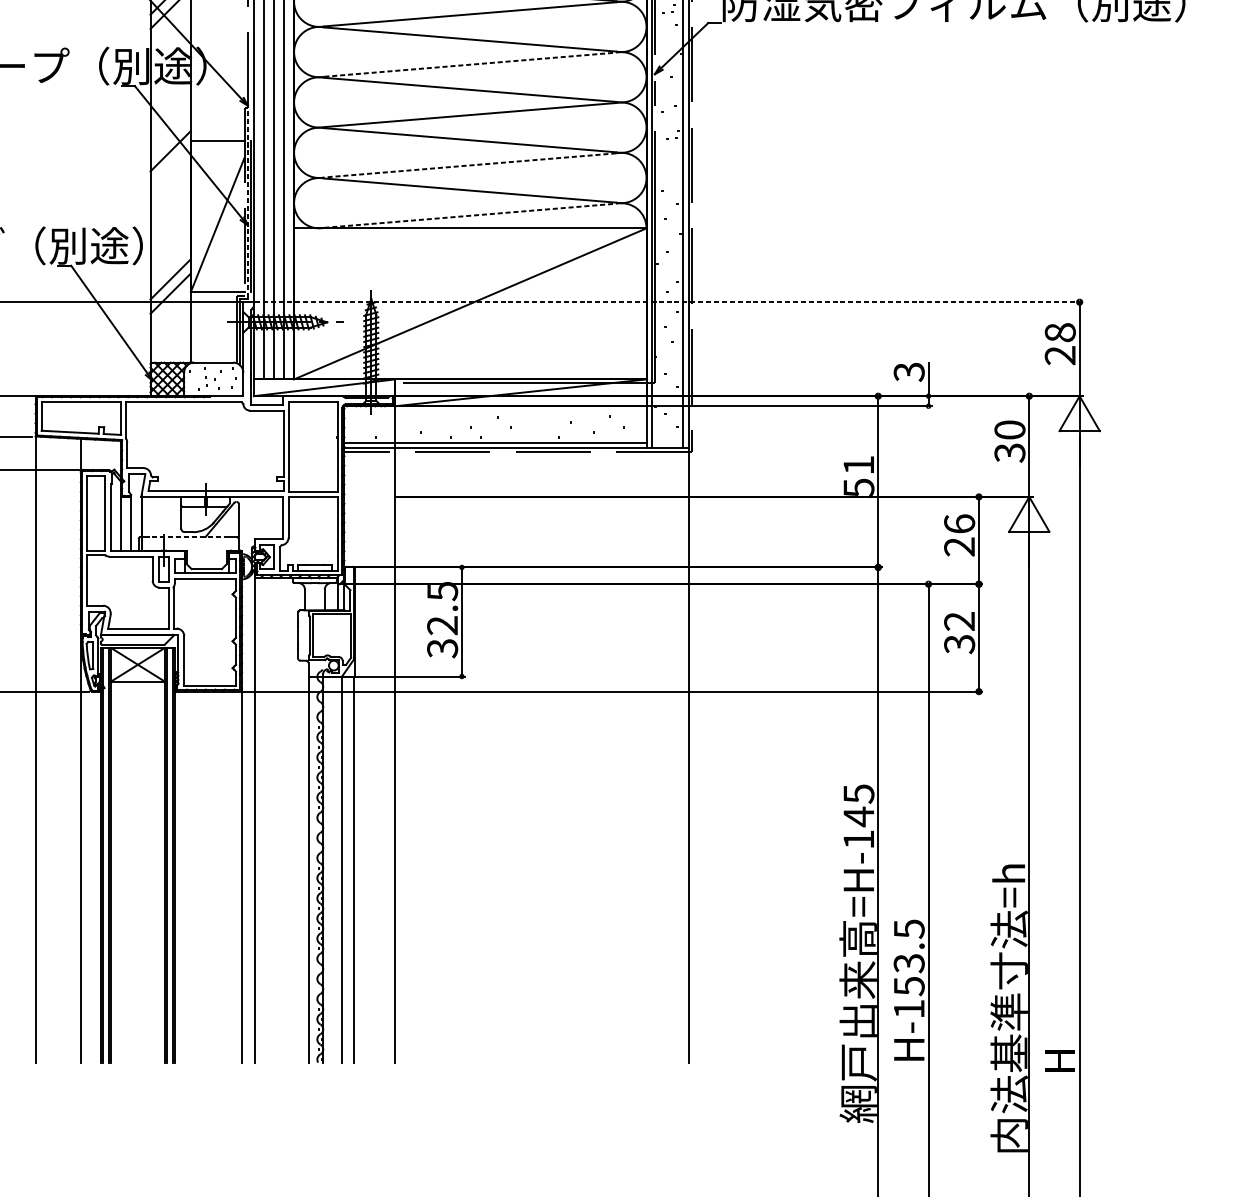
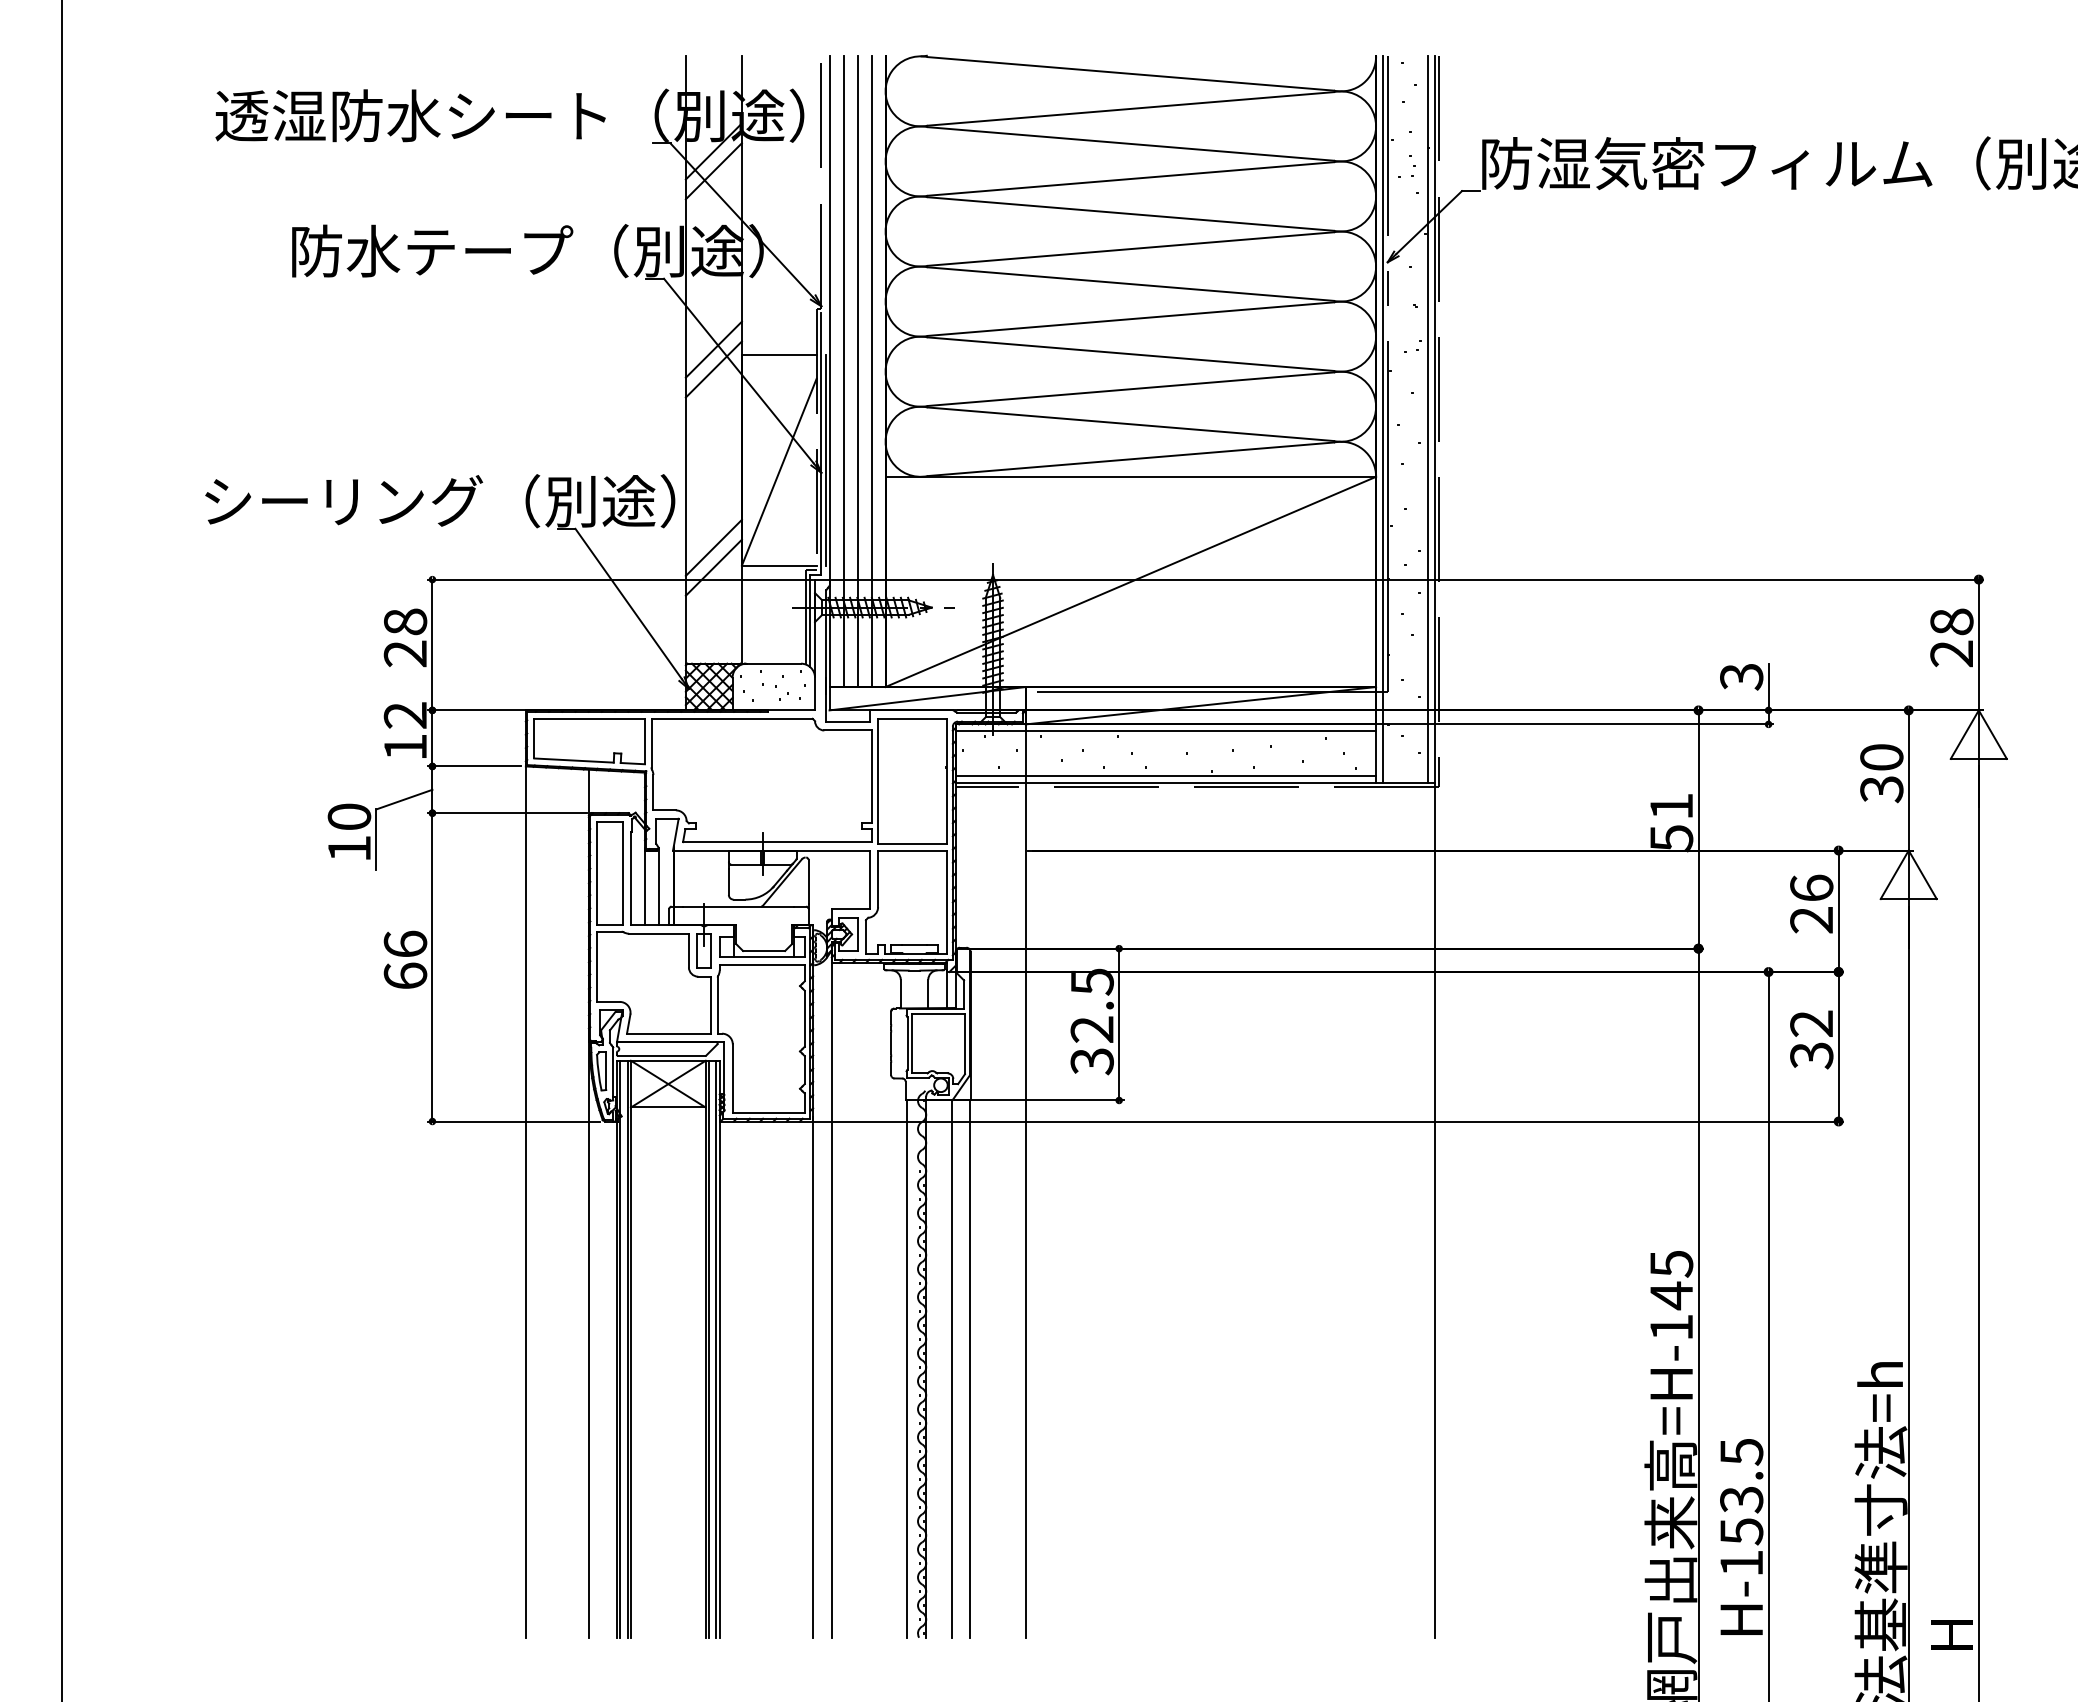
line: (470, 65) -> (1130, 249), dashed -> solid
line: (170, 136) -> (713, 349), added
line: (470, 165) -> (1130, 389), dashed -> solid
line: (248, 205) -> (821, 444), dashed -> solid
line: (470, 215) -> (1130, 459), dashed -> solid
line: (669, 302) -> (1407, 579), dashed -> solid
line: (495, 411) -> (1165, 731), added
line: (188, 537) -> (738, 906), dashed -> solid

